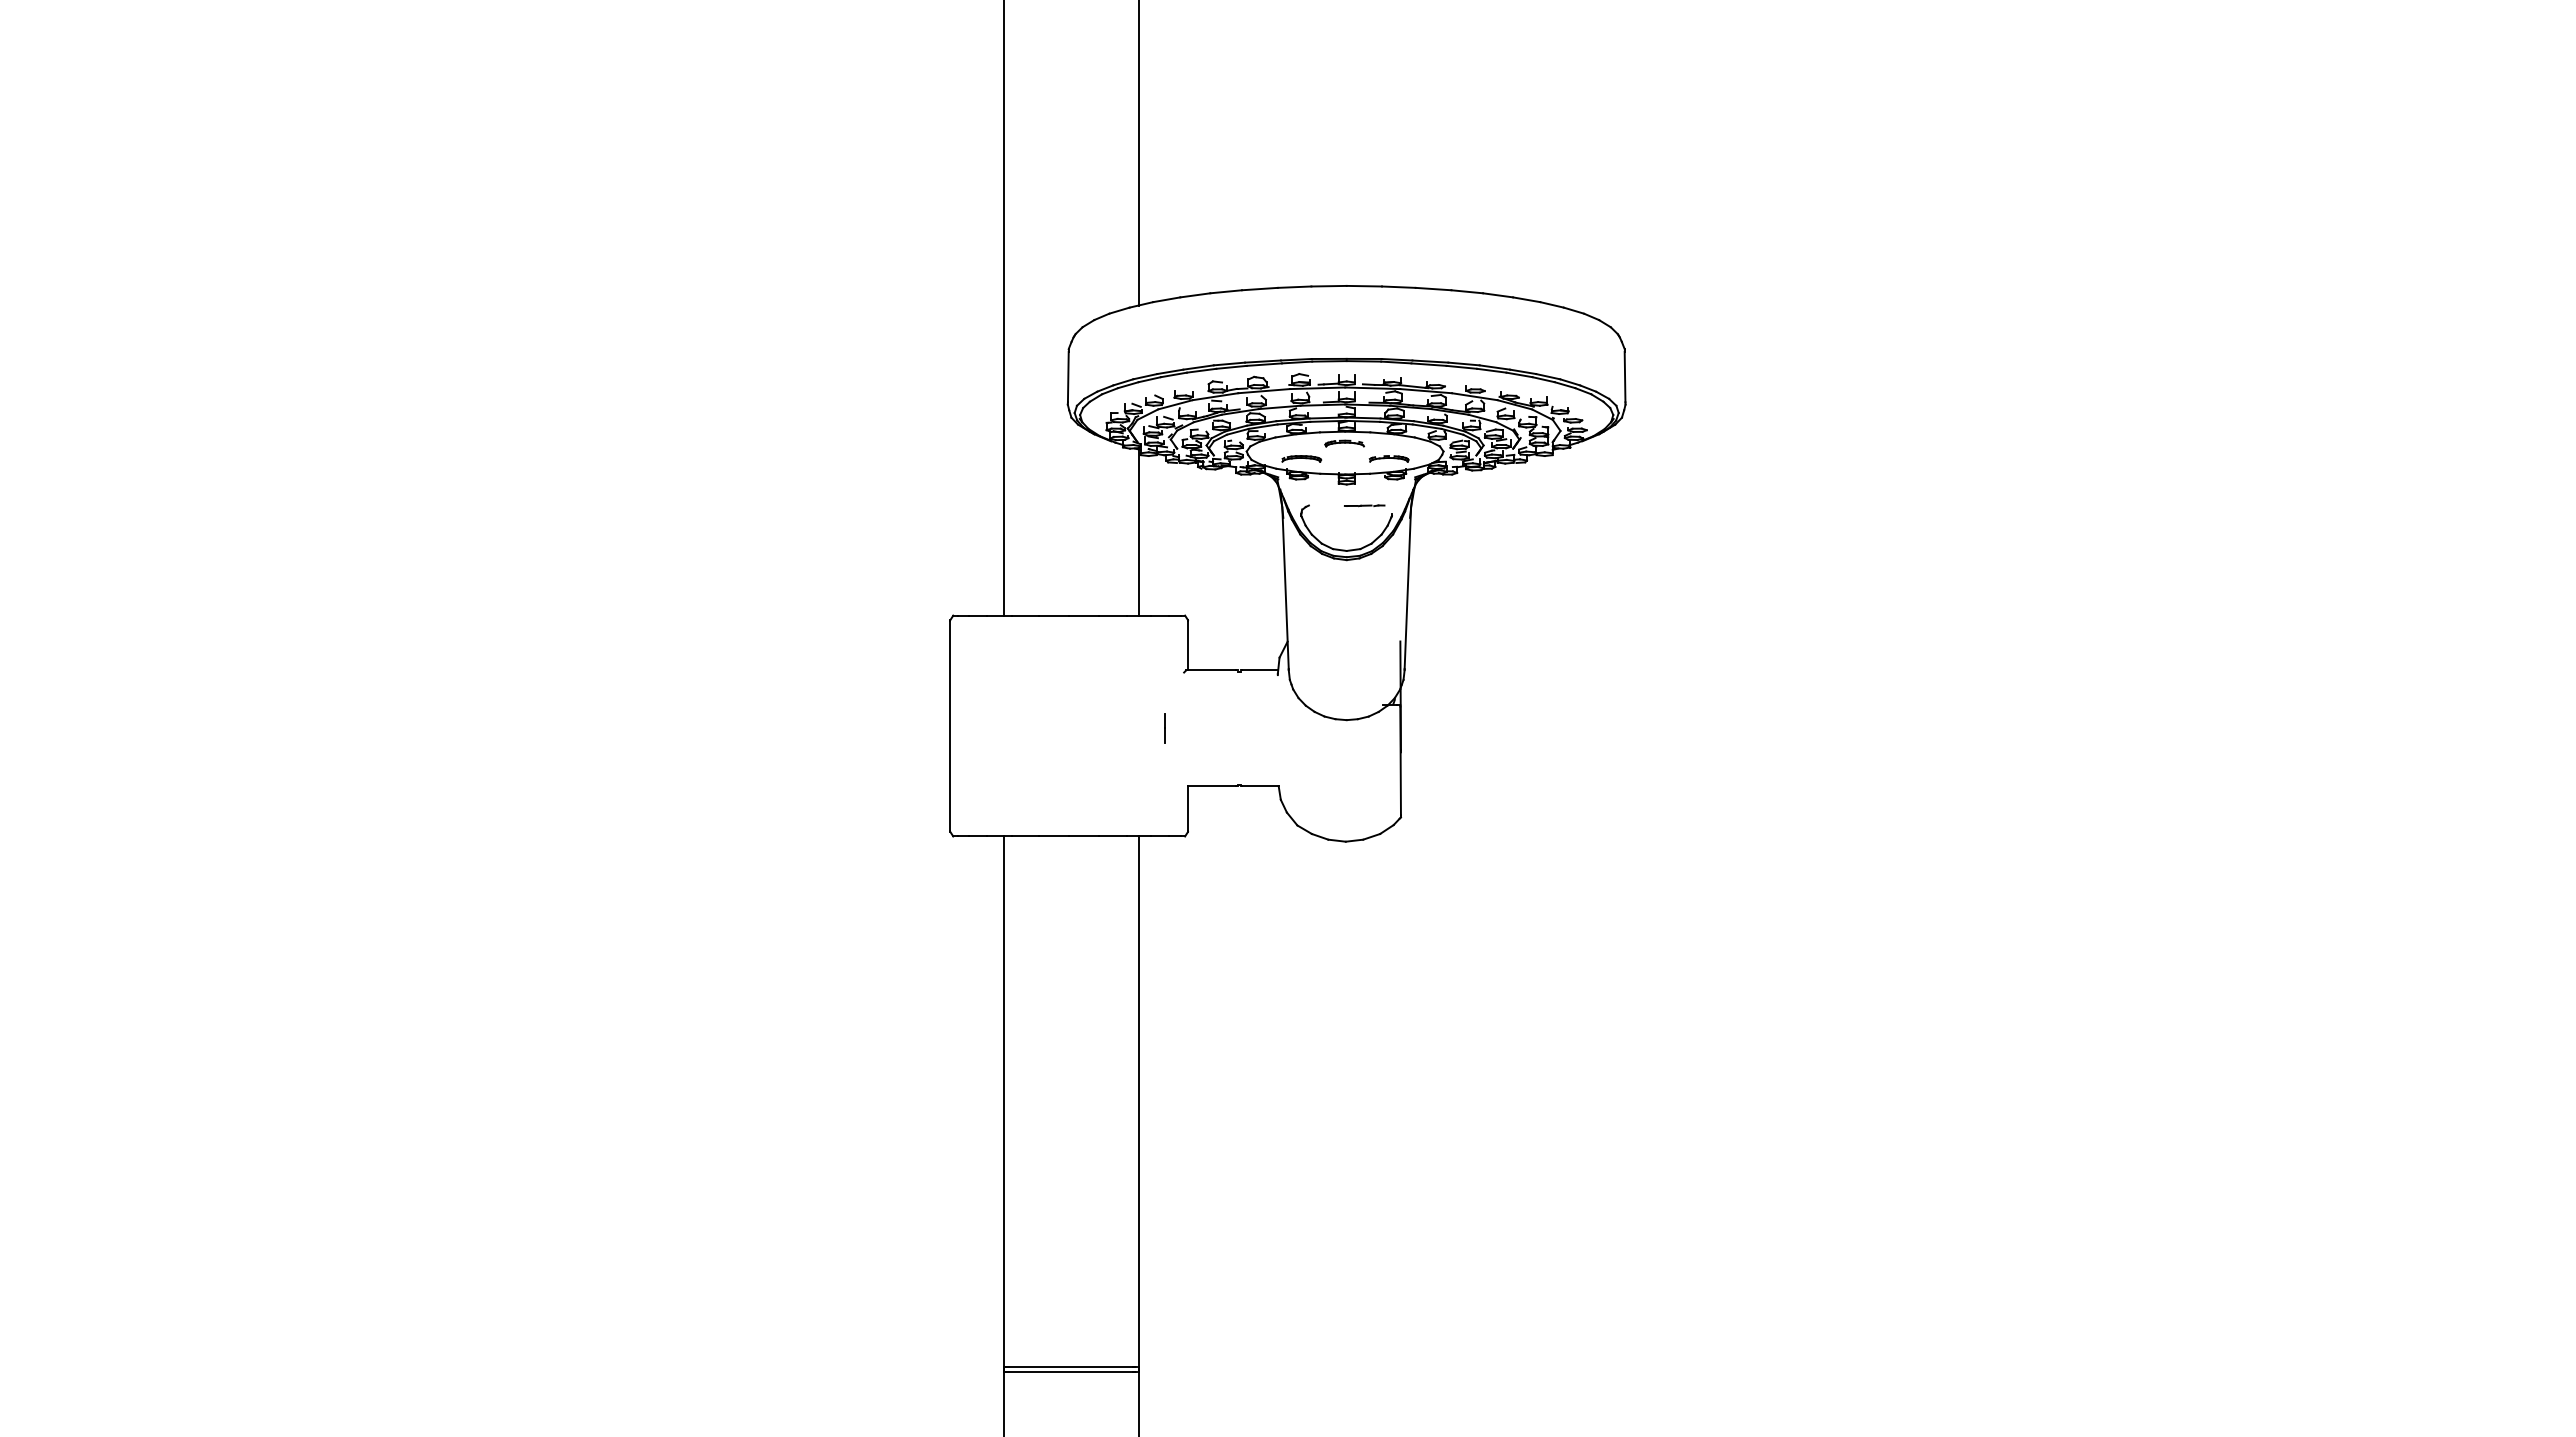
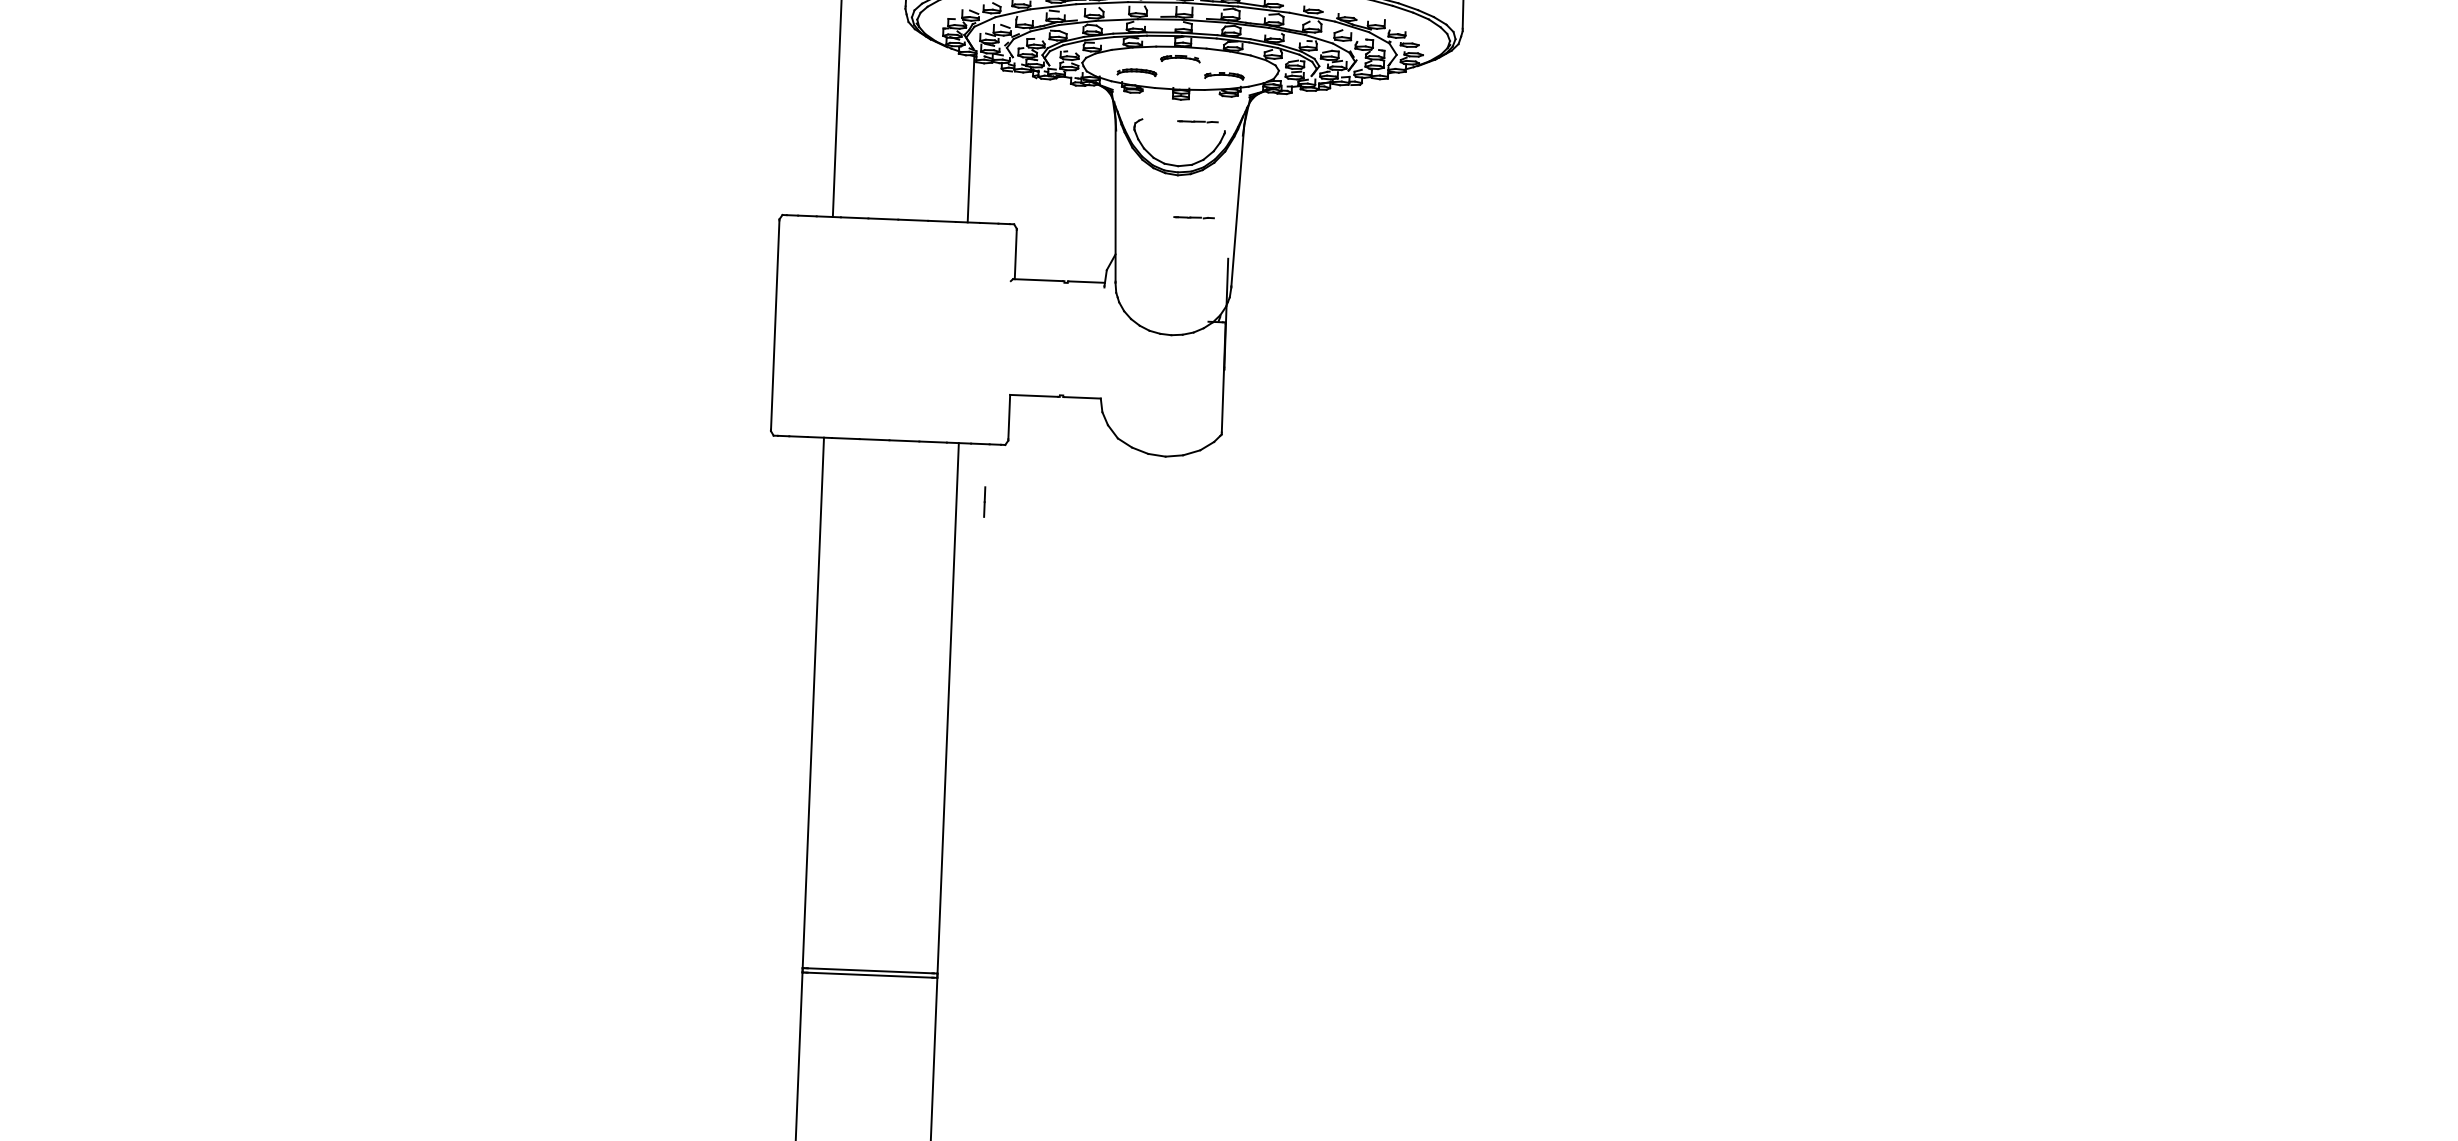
line: (1364, 601) -> (1193, 217), added
line: (1164, 728) -> (984, 502), moved

